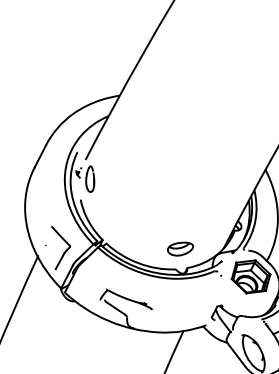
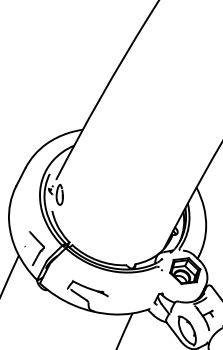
part: (179, 249) -> (129, 249), removed

